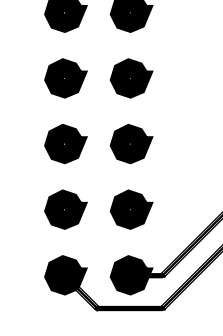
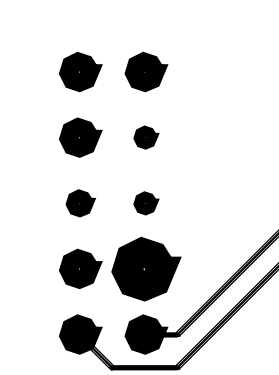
part: (131, 78) -> (146, 137), size x0.6
part: (65, 144) -> (80, 203), size x0.7
part: (131, 144) -> (146, 203), size x0.6
part: (131, 209) -> (146, 268), size x1.6

